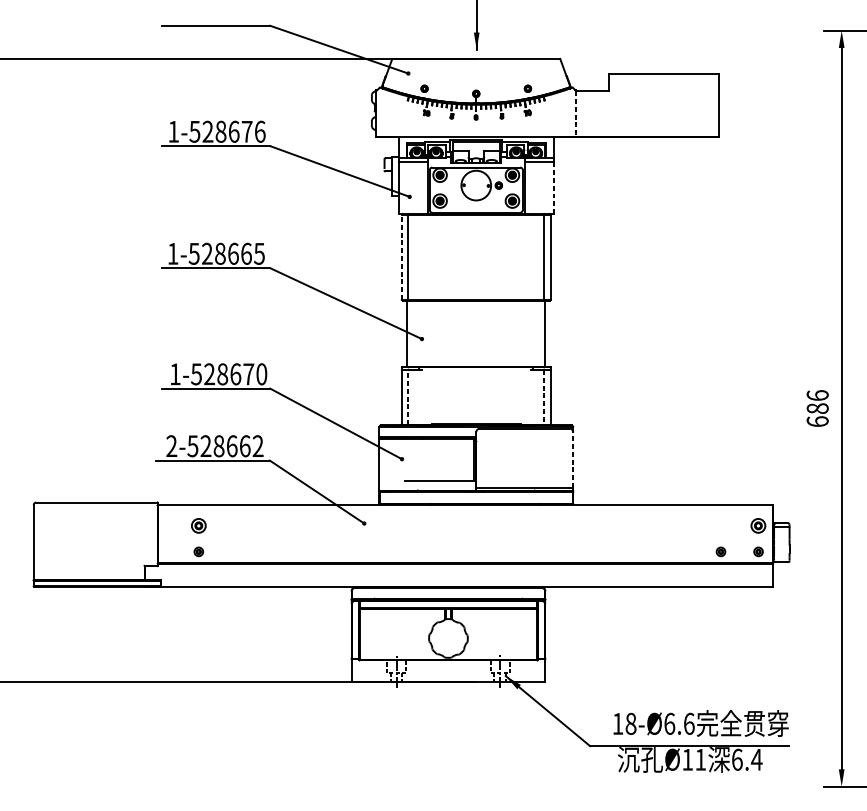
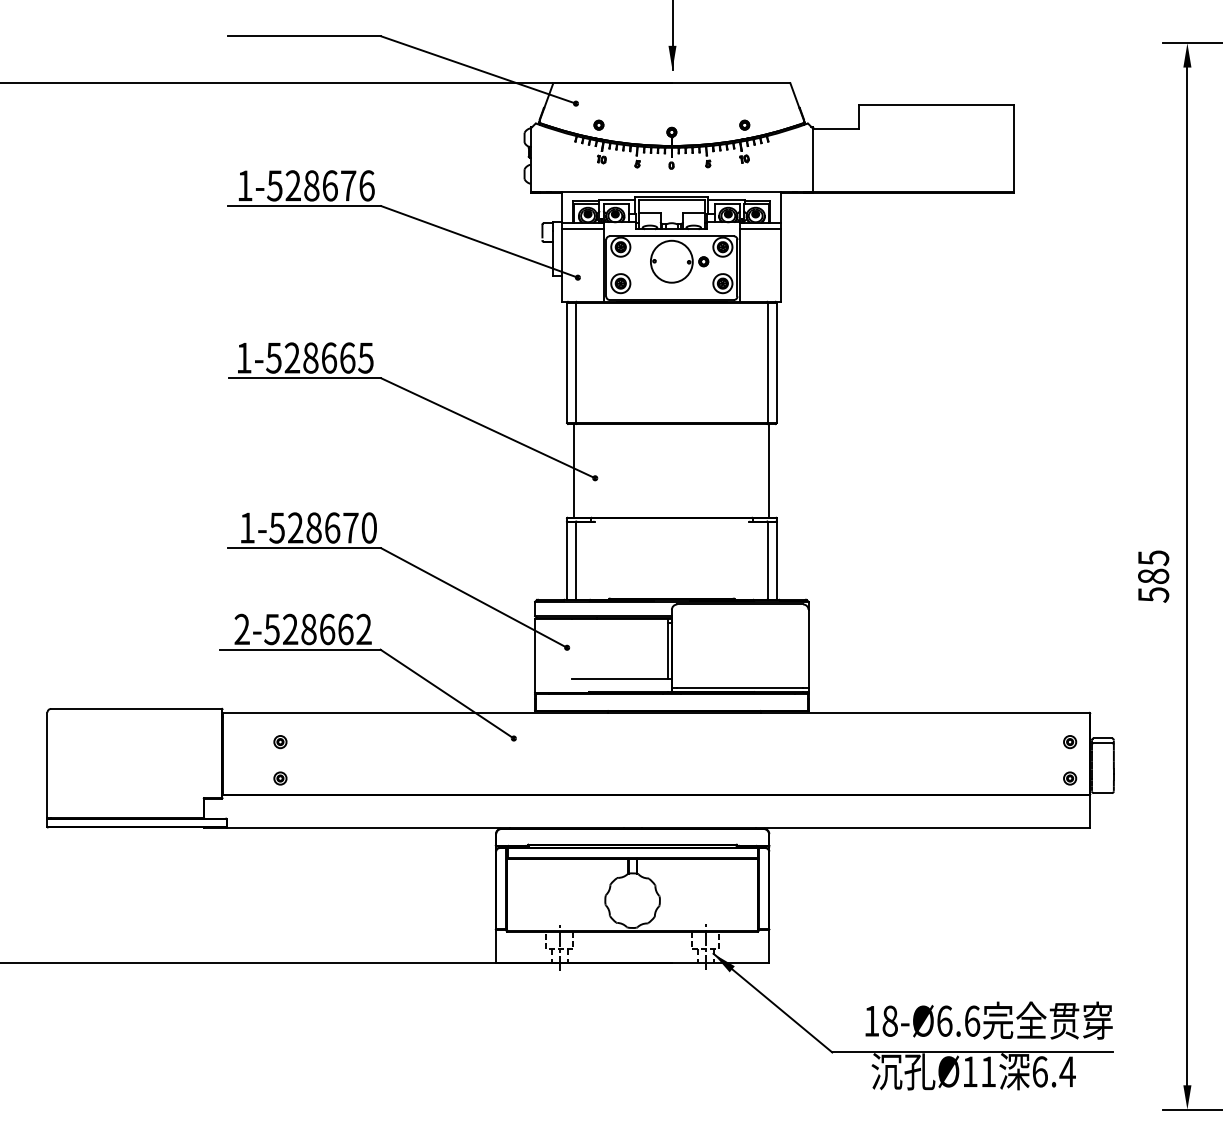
line: (576, 113) -> (813, 160), dashed -> solid
line: (553, 188) -> (781, 265), dashed -> solid
line: (402, 257) -> (567, 362), dashed -> solid
line: (408, 397) -> (576, 560), dashed -> solid
line: (544, 397) -> (767, 560), dashed -> solid
text: (817, 408) -> (1153, 576), 686 -> 585
line: (573, 459) -> (808, 648), dashed -> solid
part: (198, 526) -> (280, 742), size x0.62
part: (758, 526) -> (1070, 742), size x0.62
part: (721, 551) -> (1017, 778), removed

